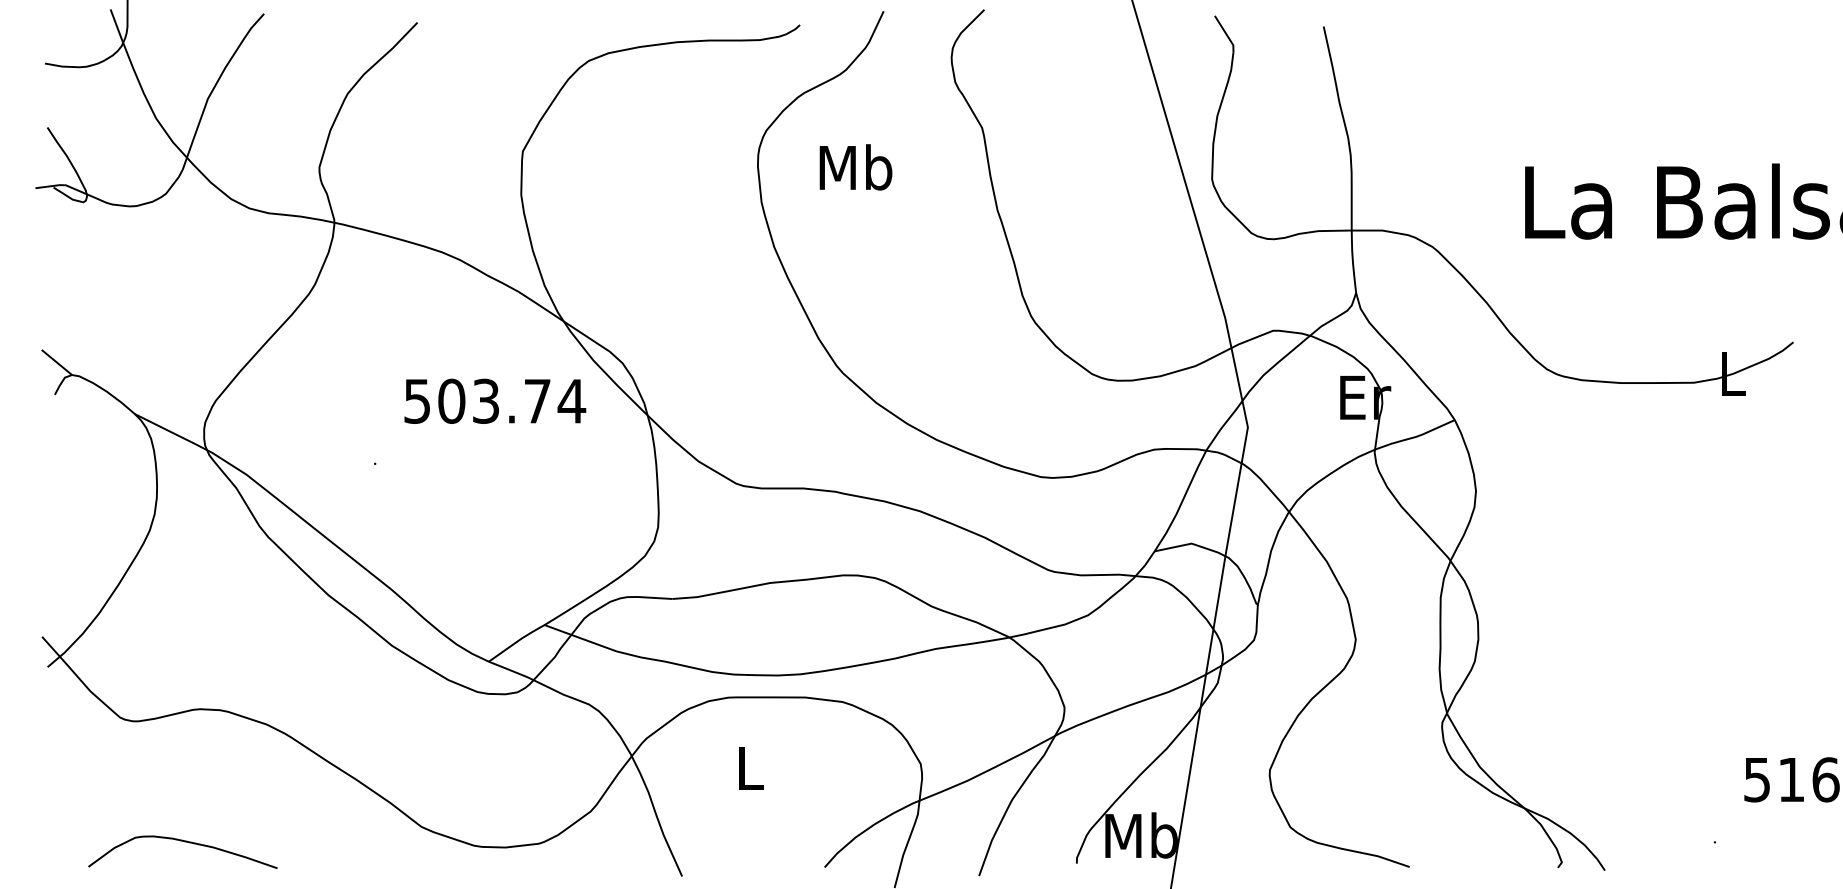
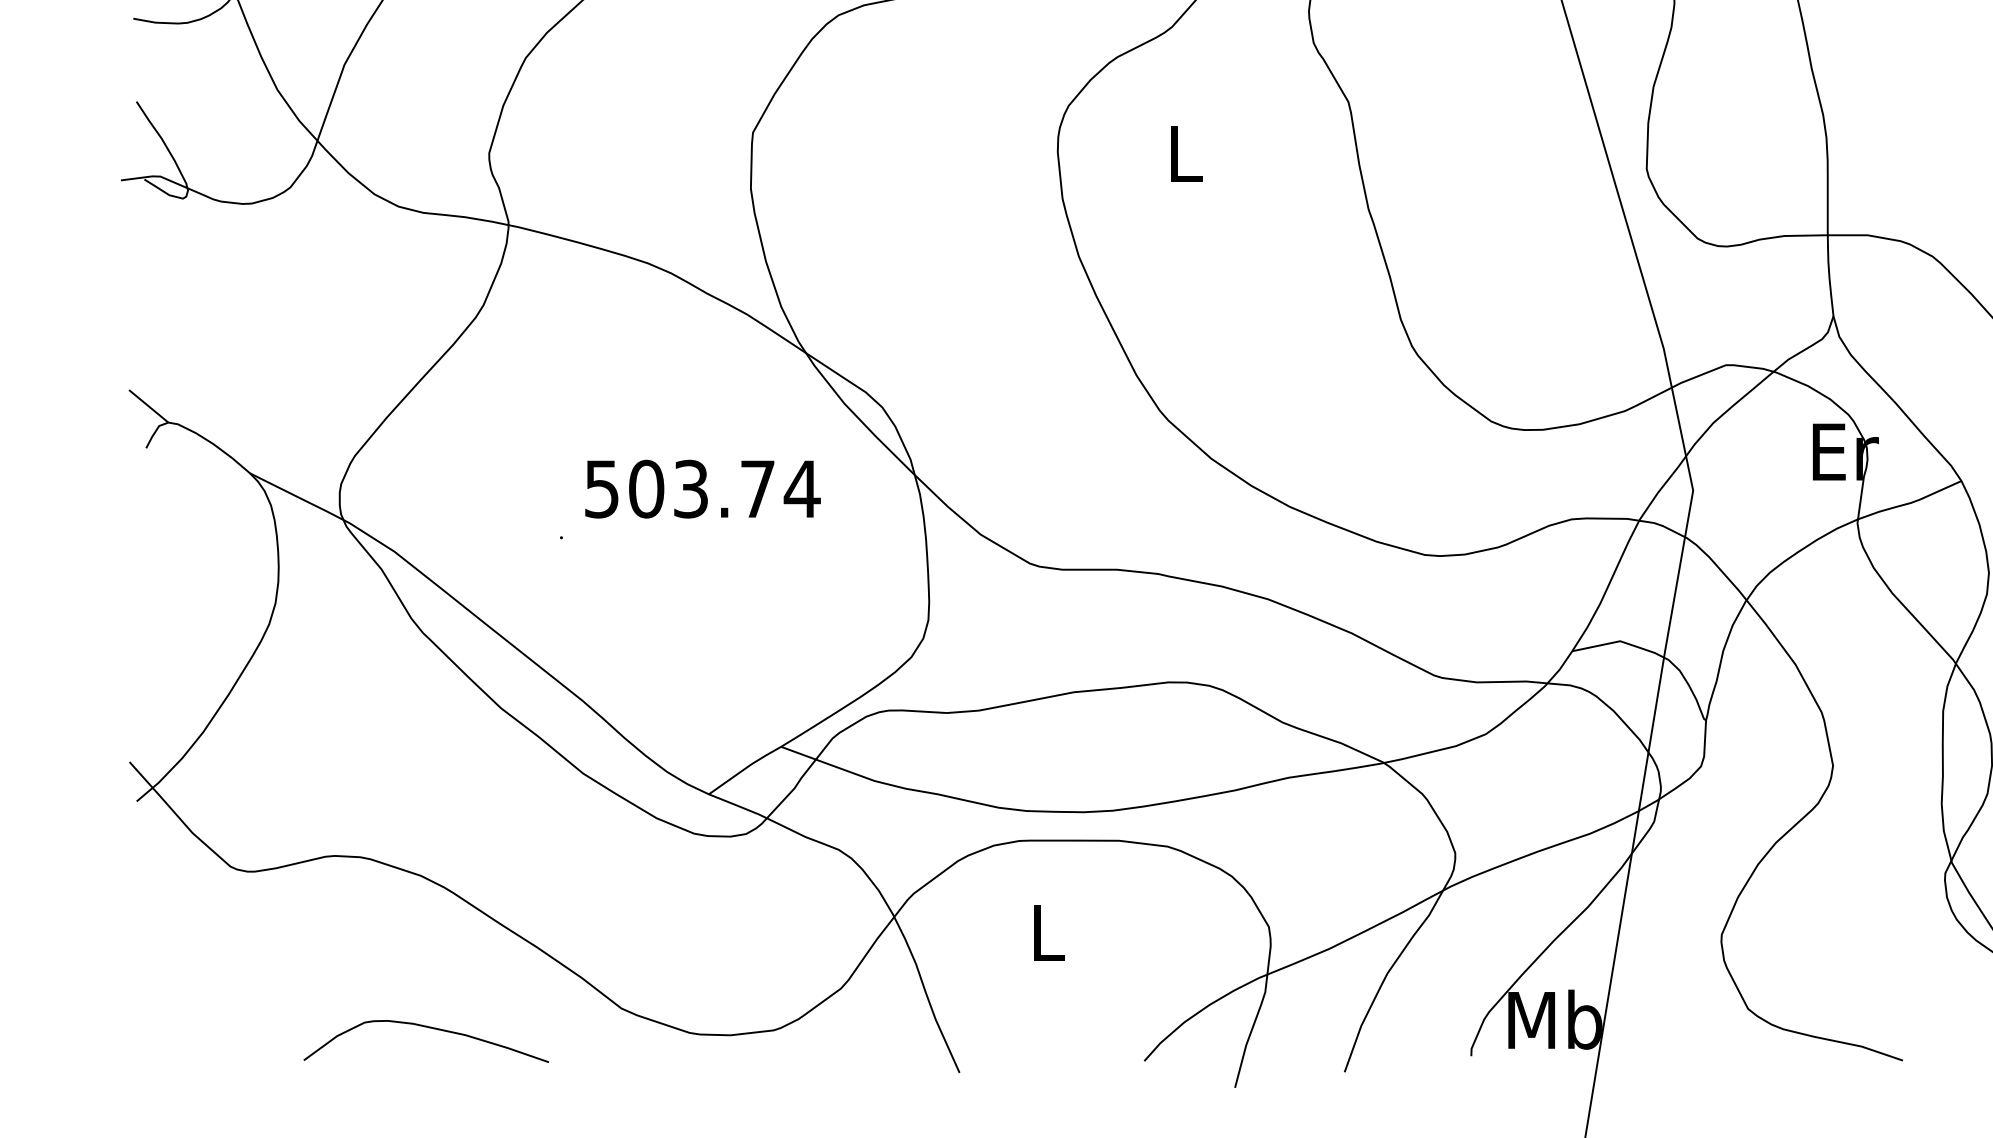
text: (855, 167) -> (1184, 153), Mb -> L
text: (495, 400) -> (703, 488), moved
curve: (184, 842) -> (428, 1028), moved

